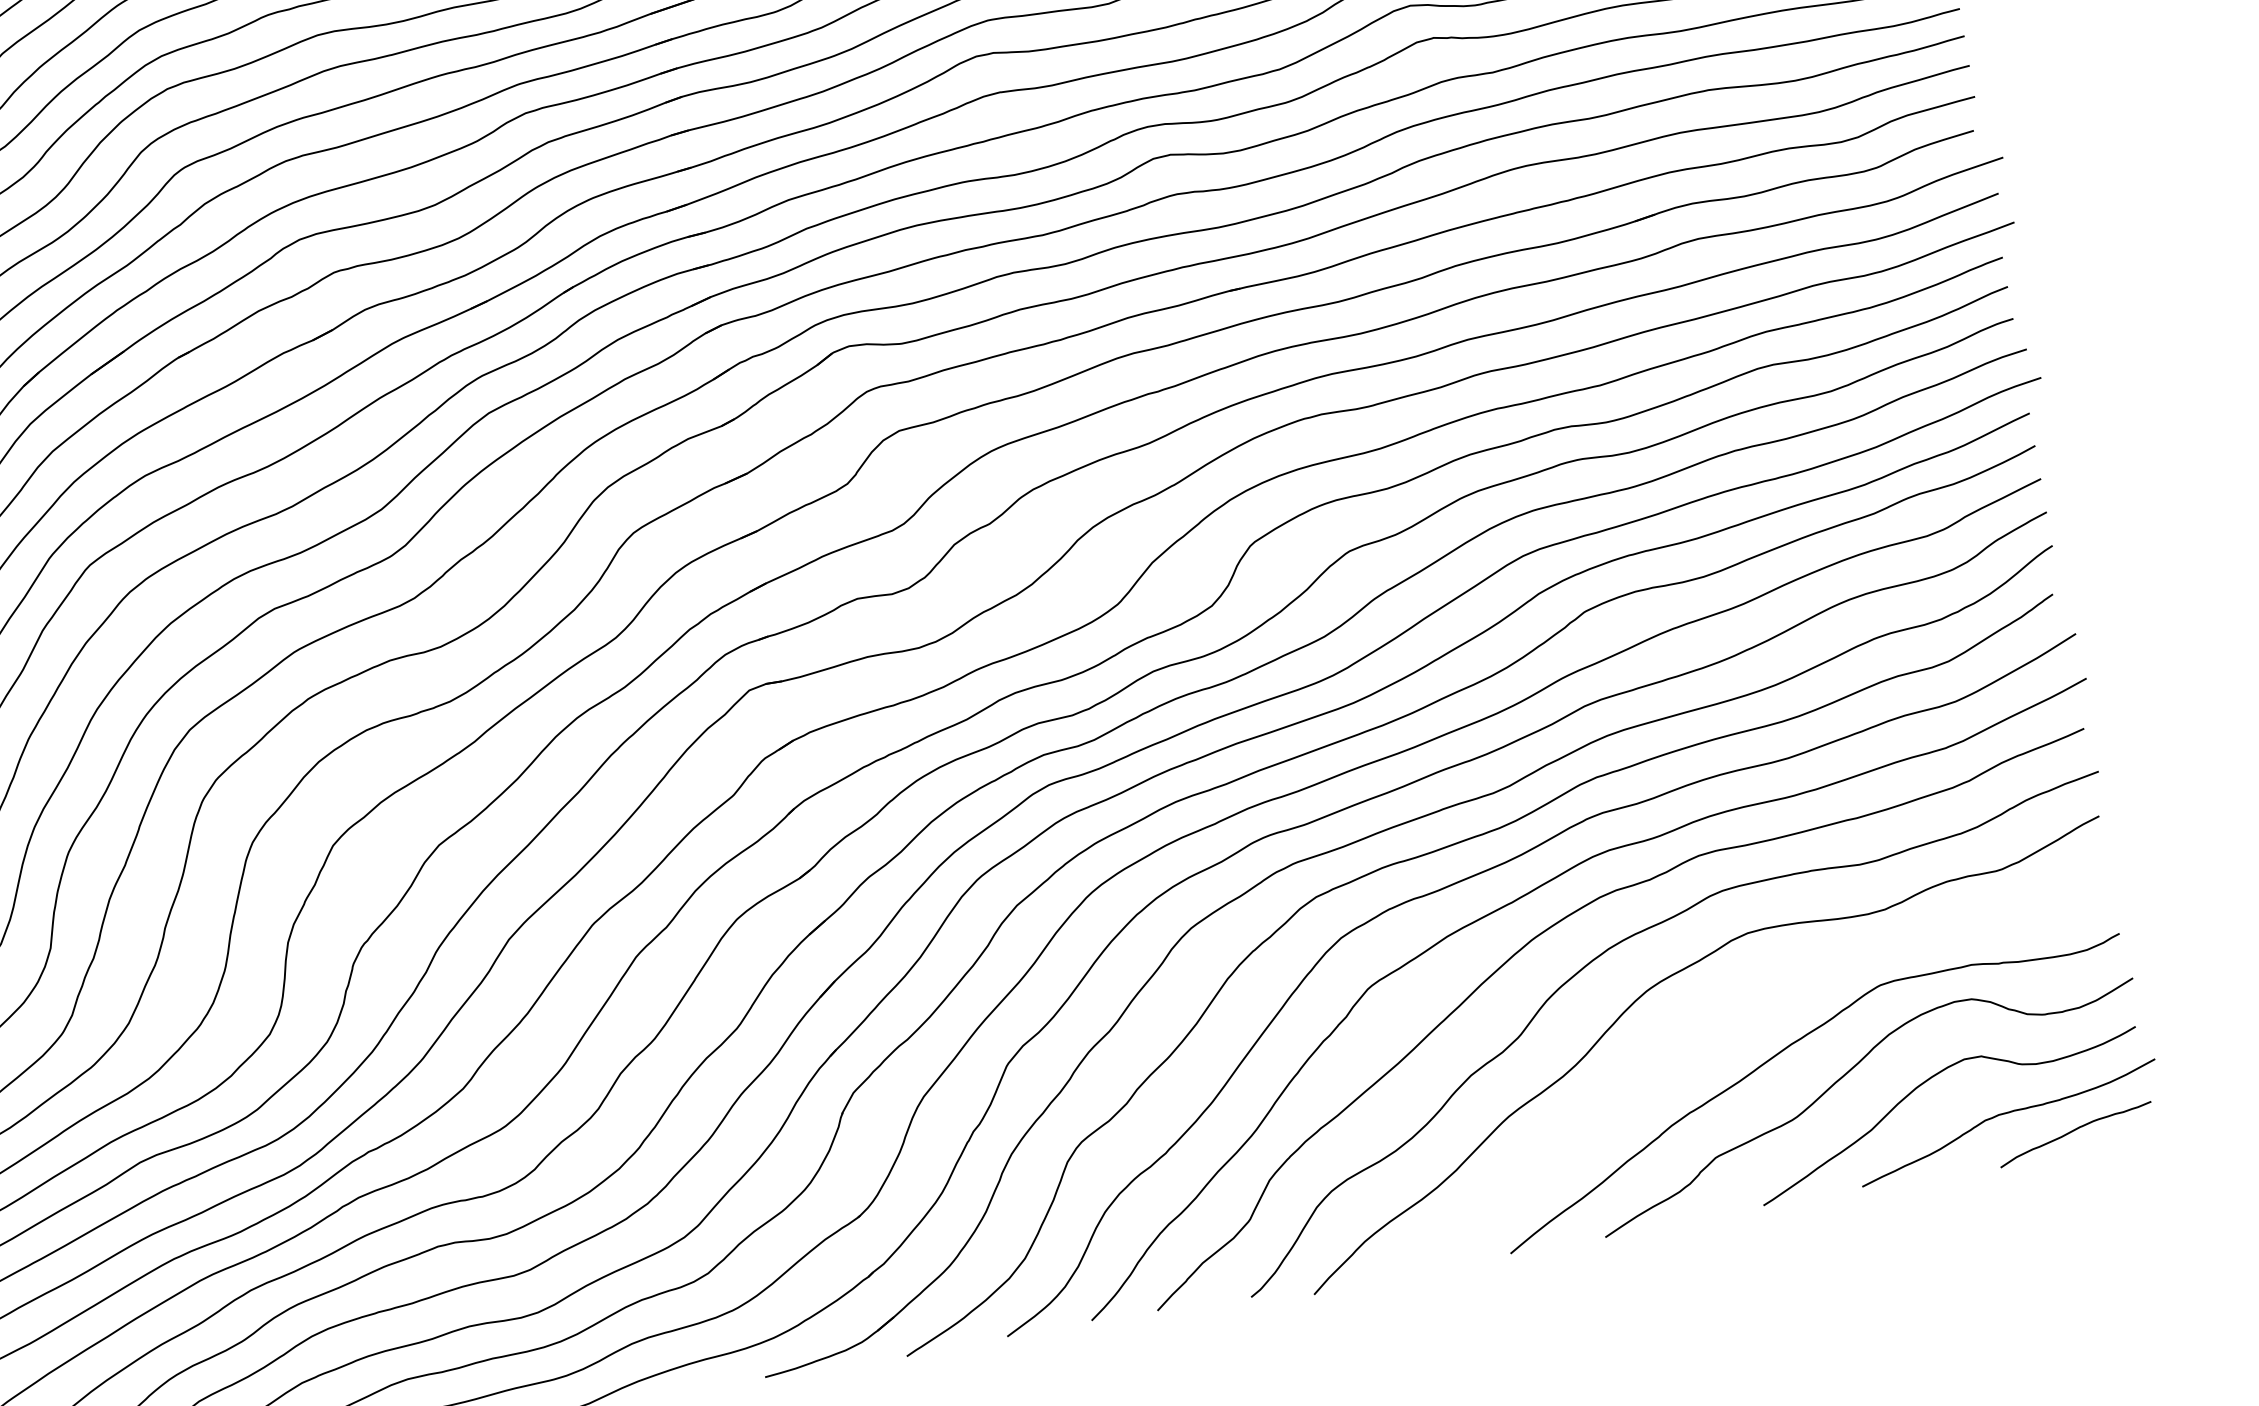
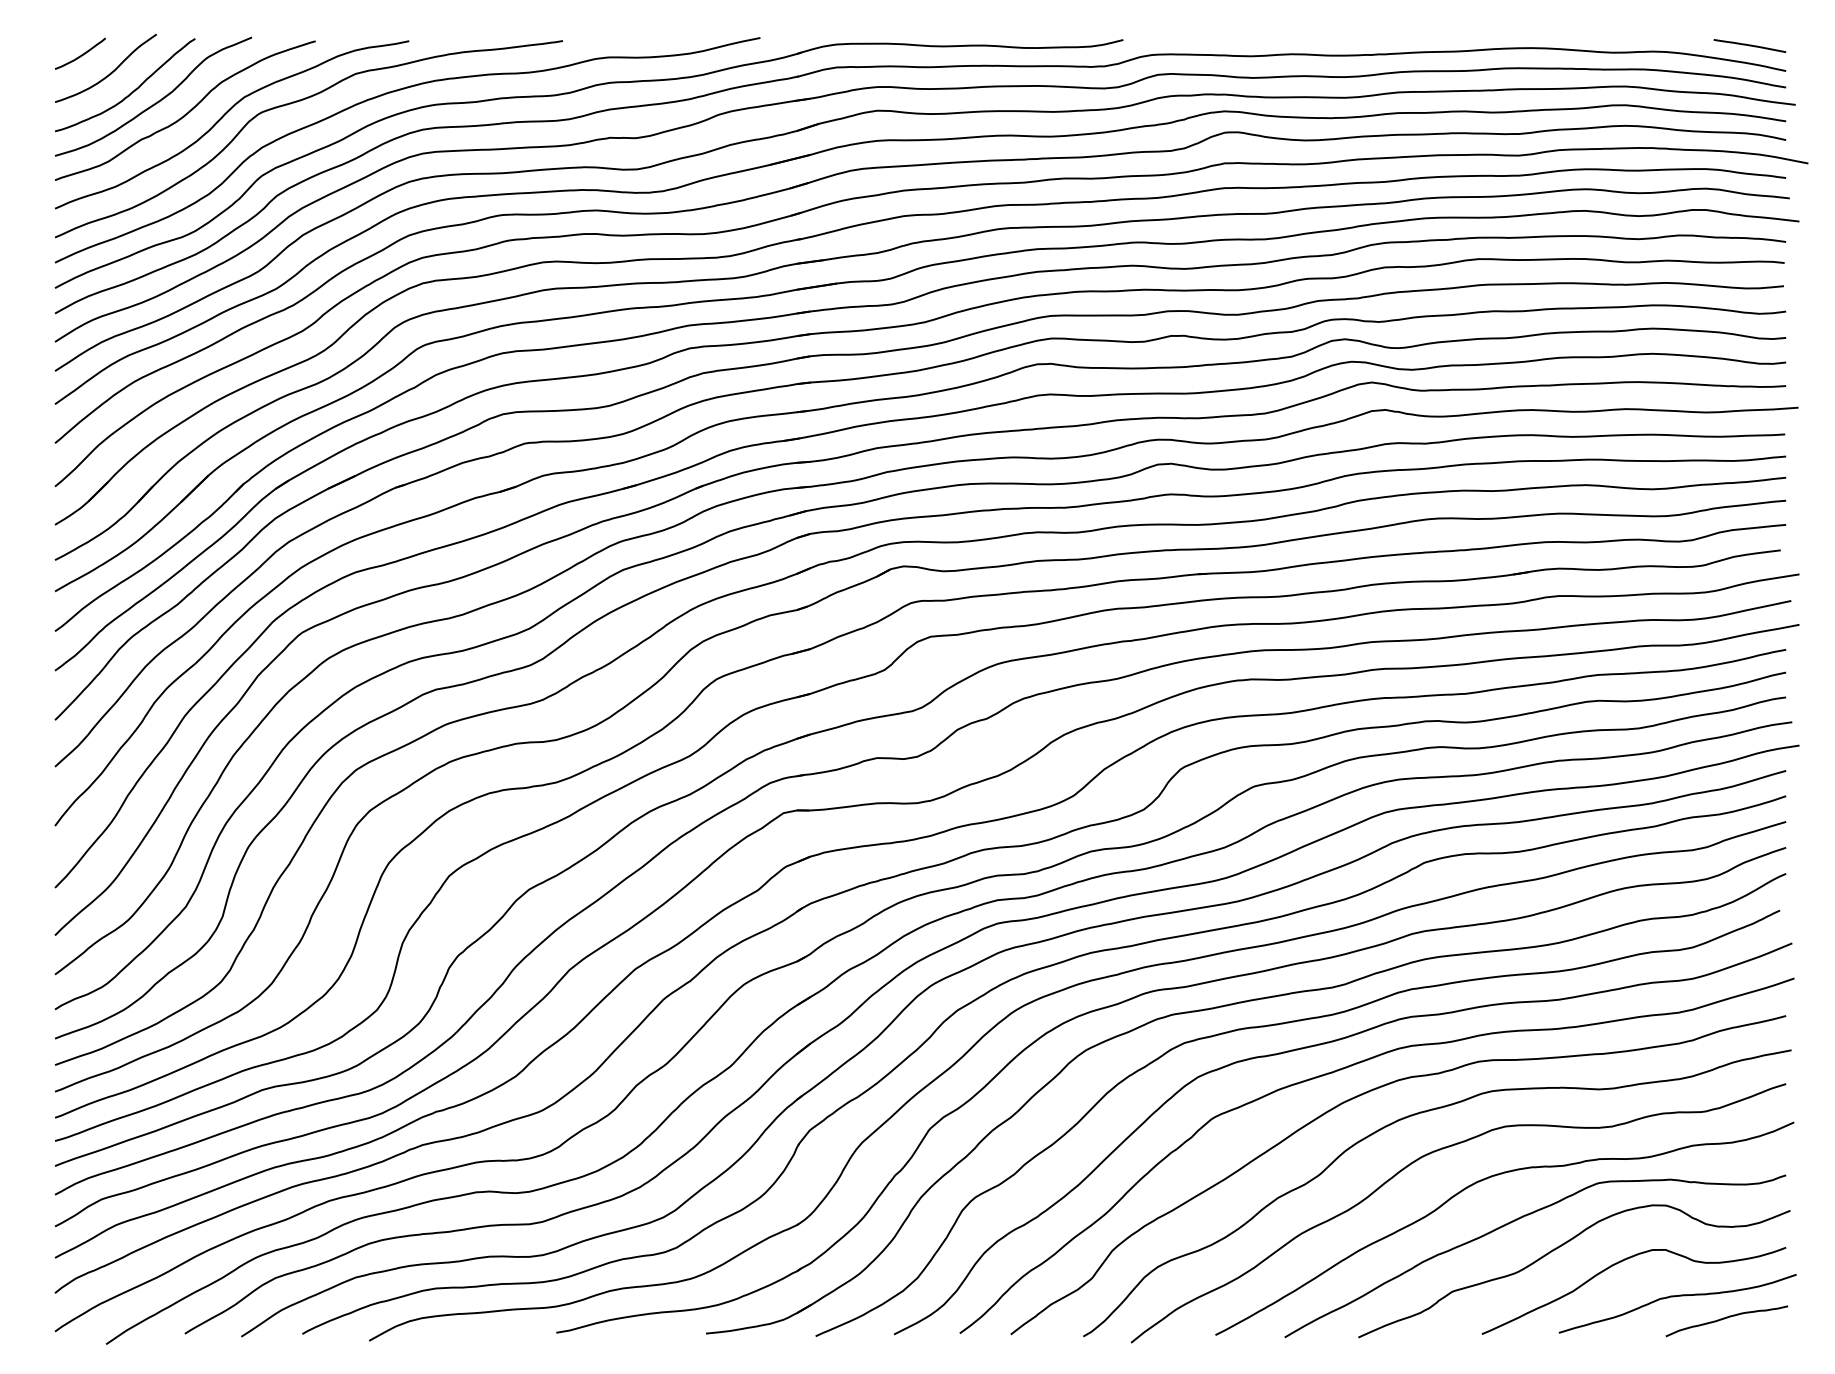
curve: (1732, 1007) -> (1484, 1180), added

